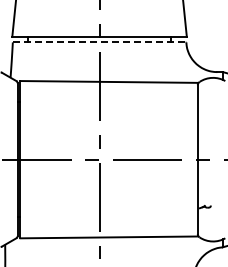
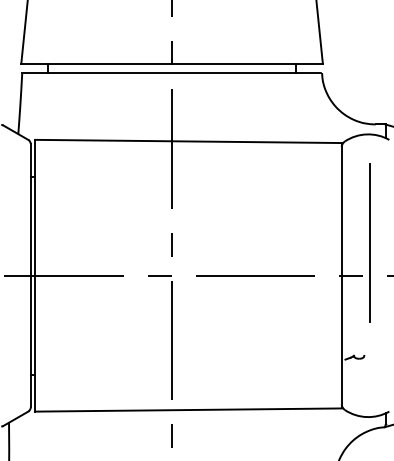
line: (99, 42) -> (171, 73), dashed -> solid
line: (214, 140) -> (370, 242), added

